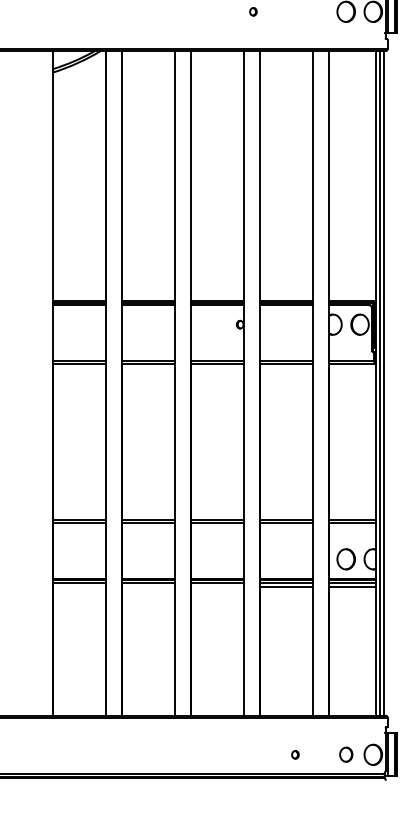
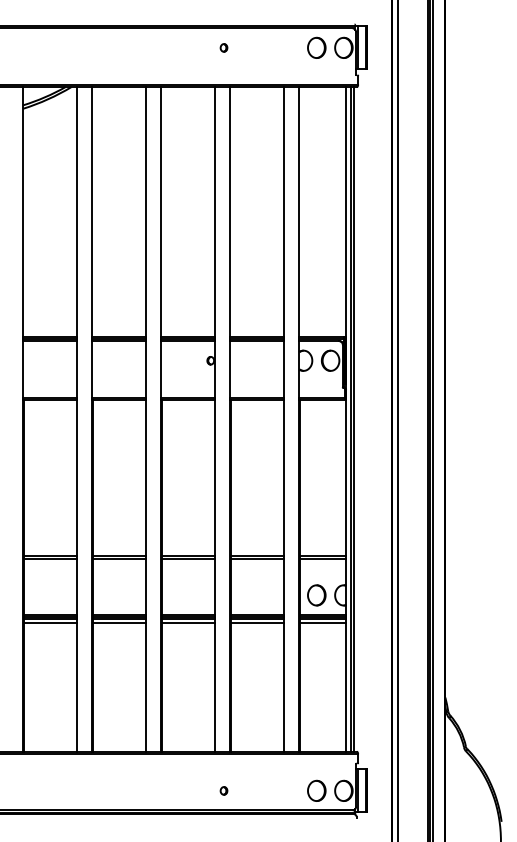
line: (78, 586) -> (49, 622), added
line: (147, 586) -> (118, 622), added
line: (216, 586) -> (187, 622), added
part: (294, 754) -> (223, 790), moved
part: (345, 754) -> (316, 790), size x1.43

